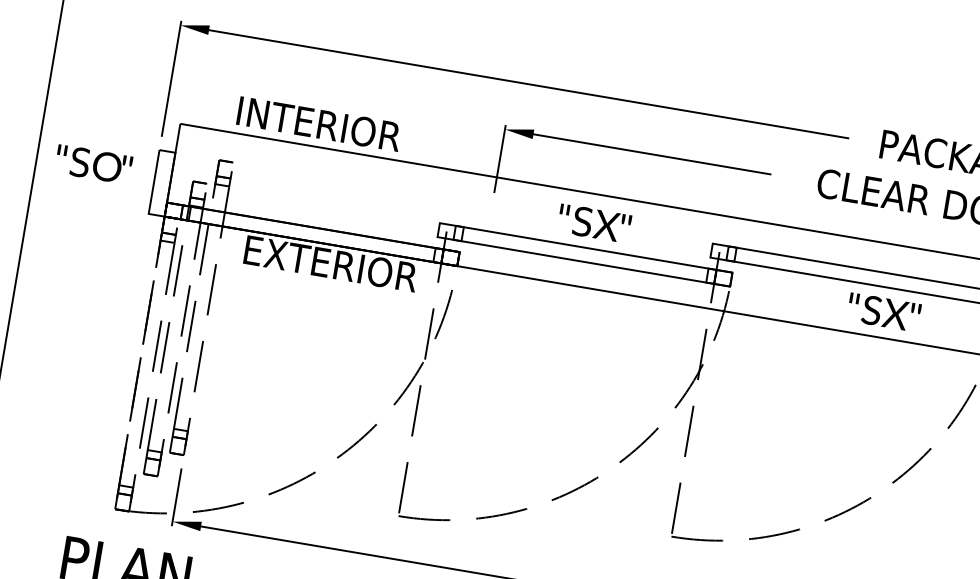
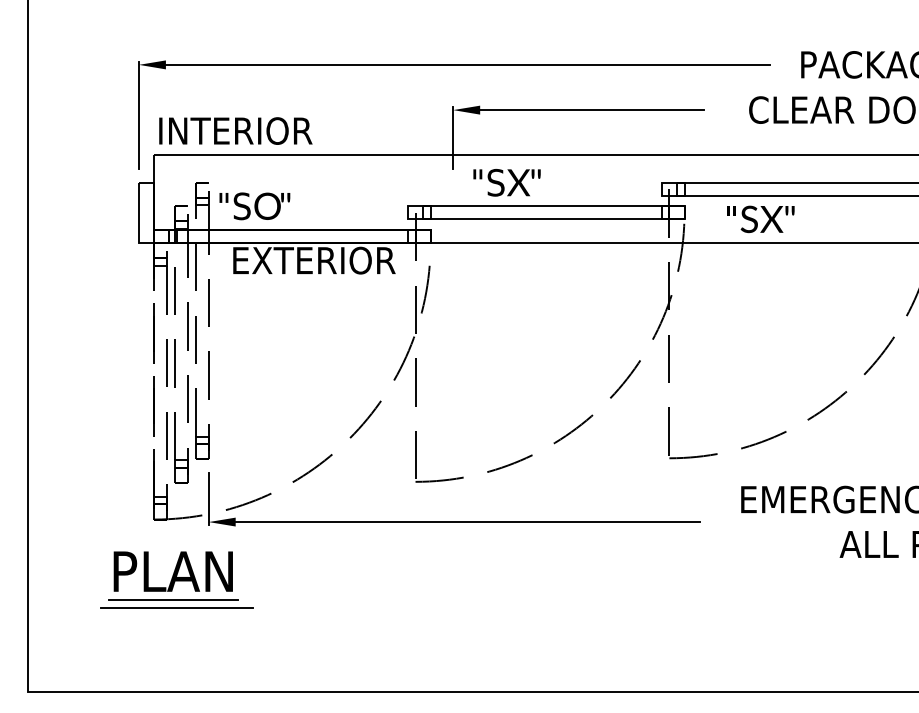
text: (319, 123) -> (235, 130), moved
text: (93, 164) -> (254, 206), moved
text: (593, 223) -> (506, 182), moved
text: (883, 312) -> (760, 219), moved

